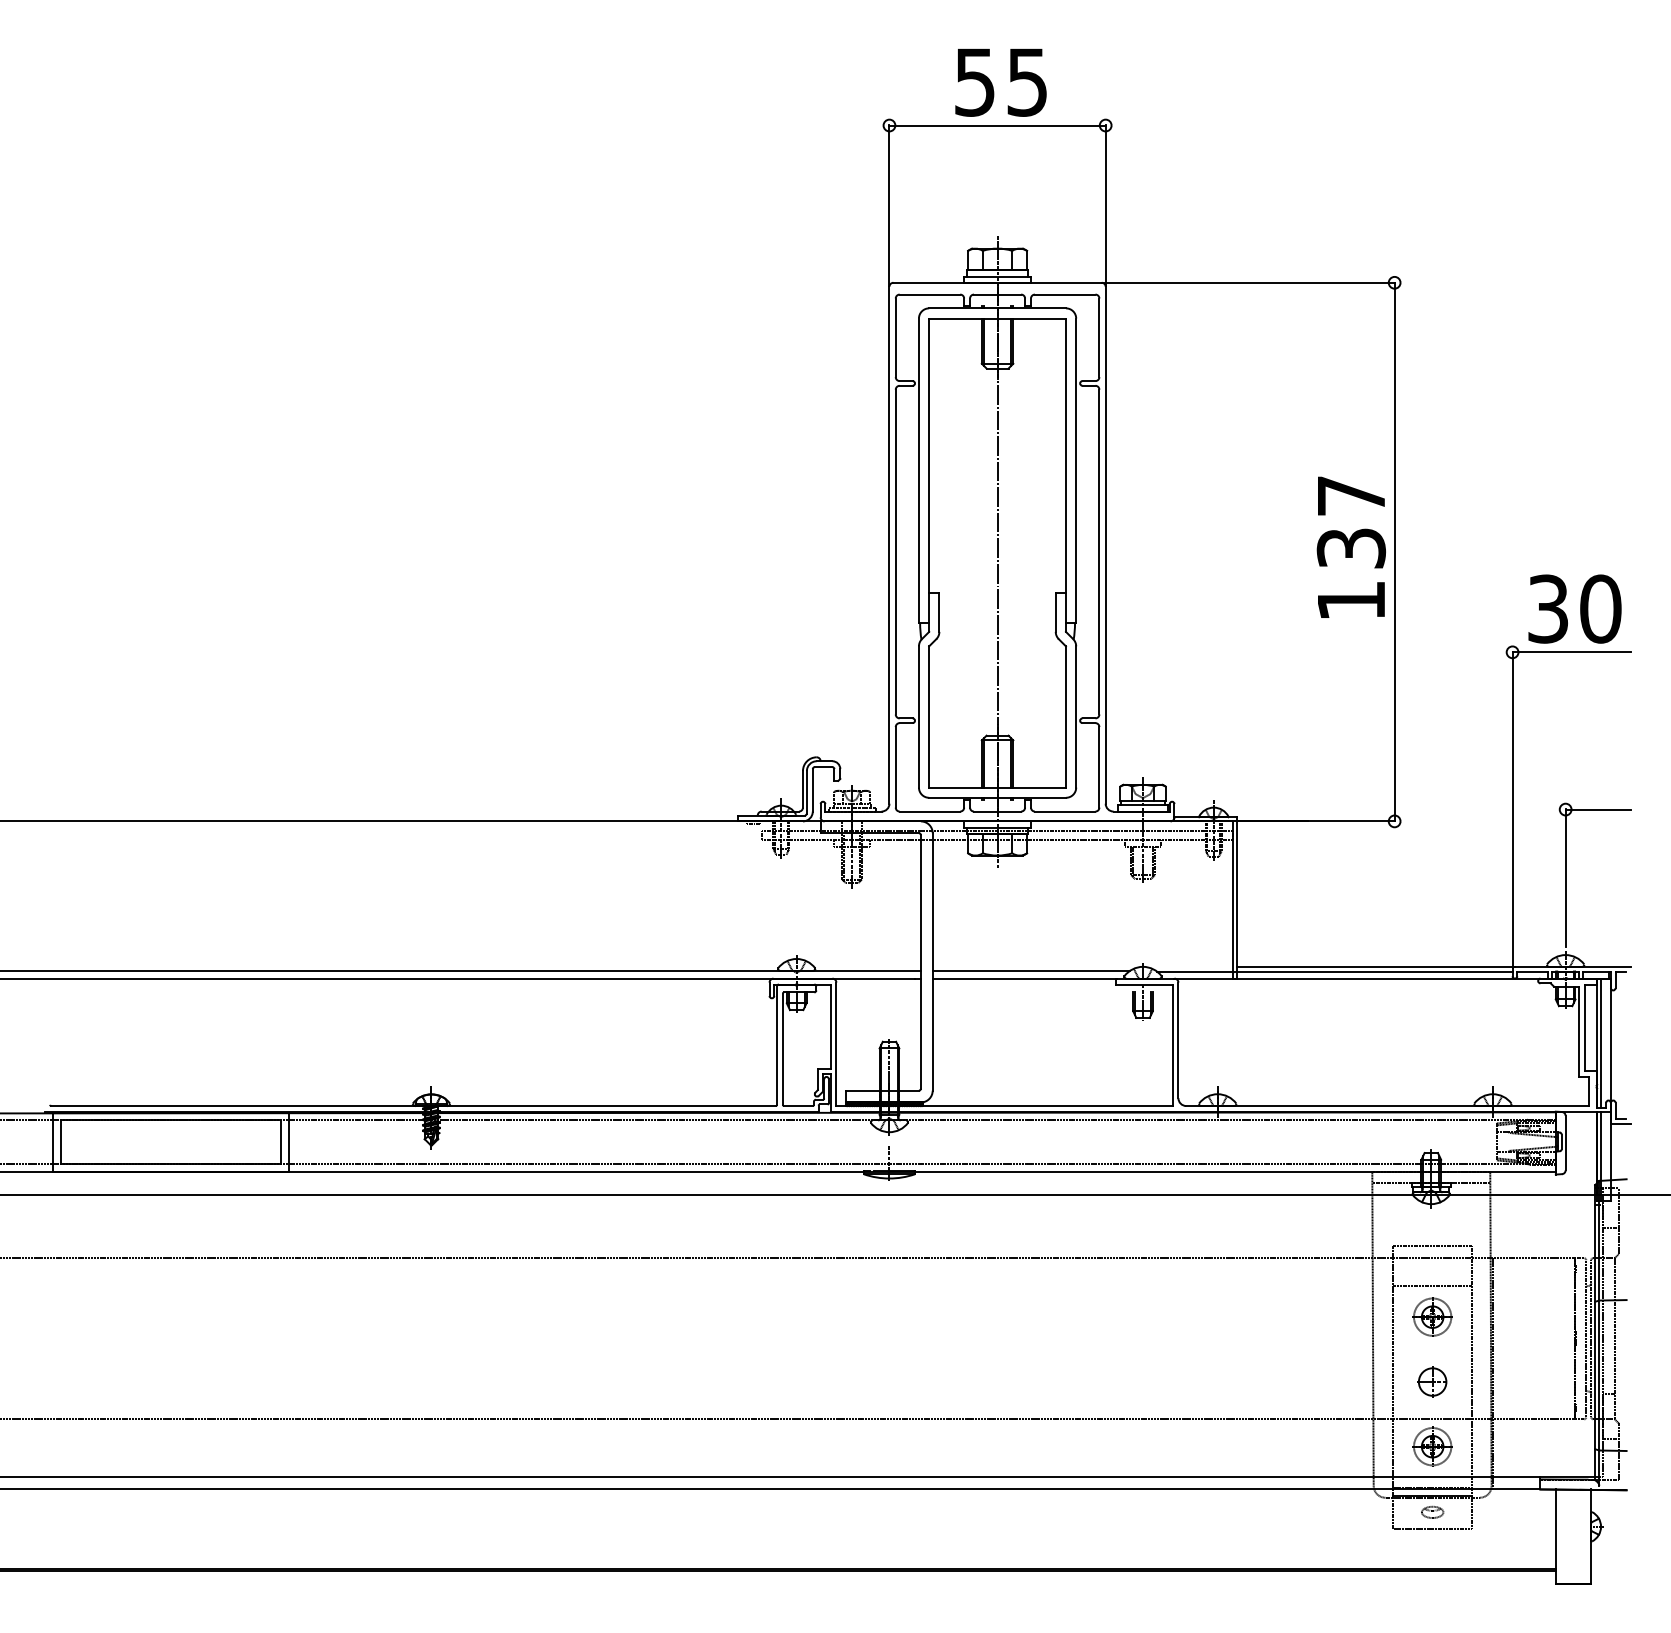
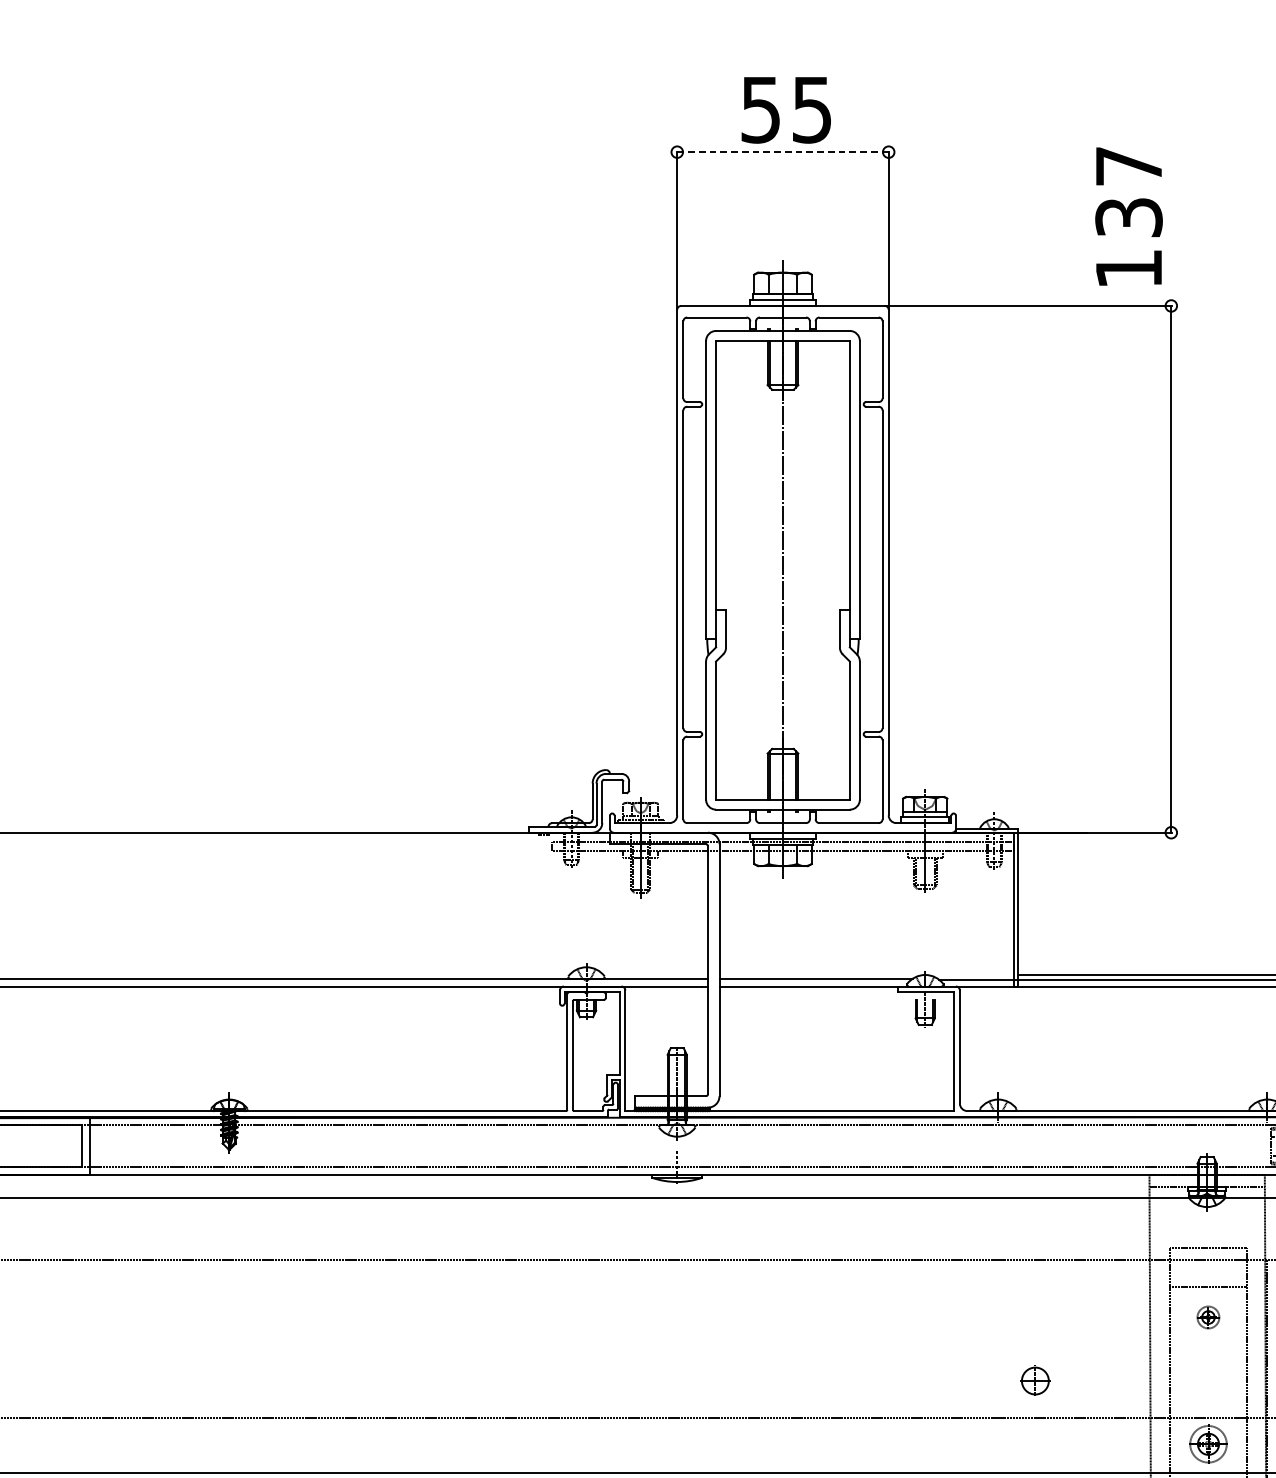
line: (998, 125) -> (783, 152), solid -> dashed
text: (1350, 546) -> (1128, 215), moved
part: (1432, 1316) -> (1208, 1316), size x0.6
part: (1432, 1381) -> (1035, 1380), moved

